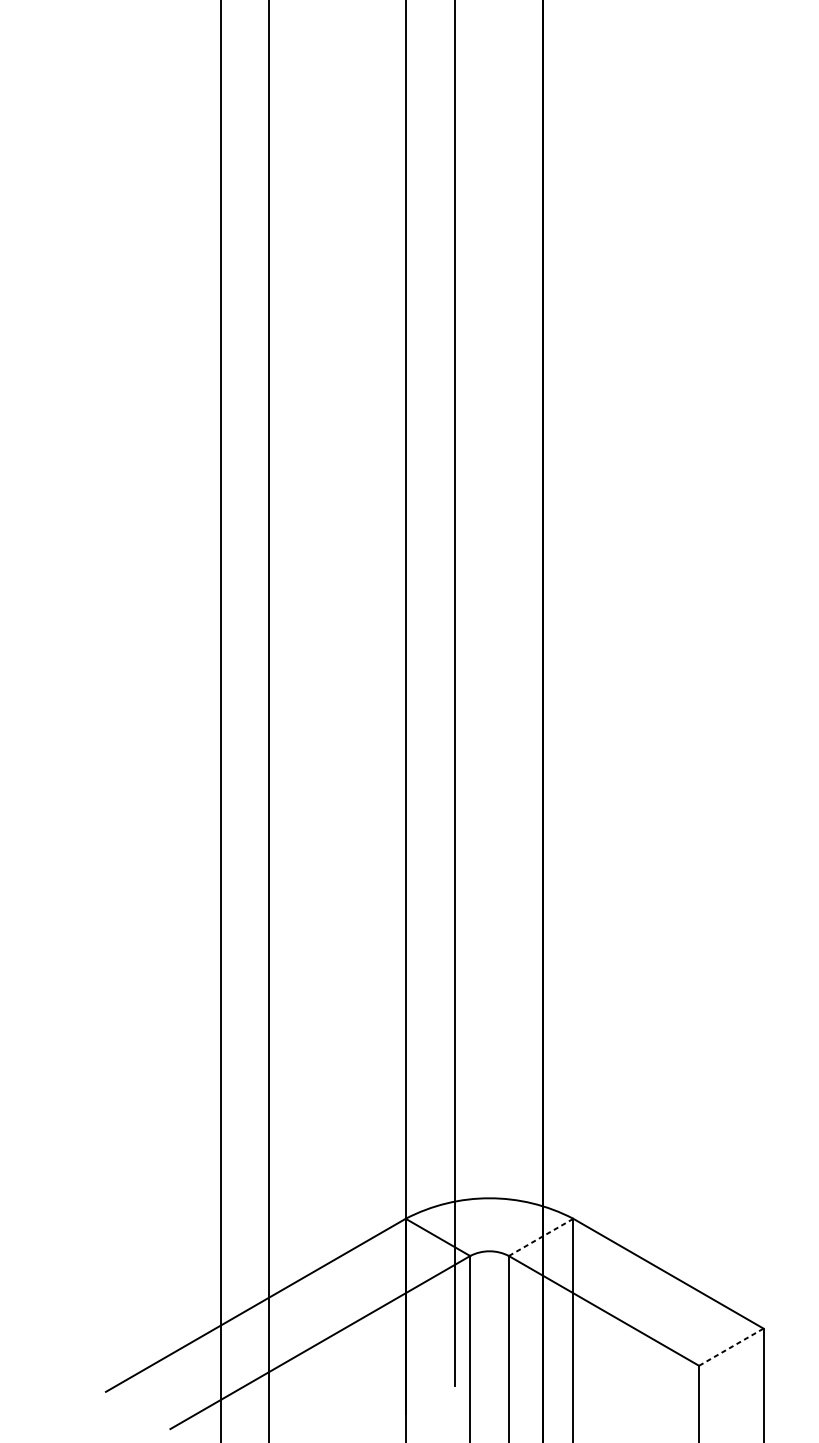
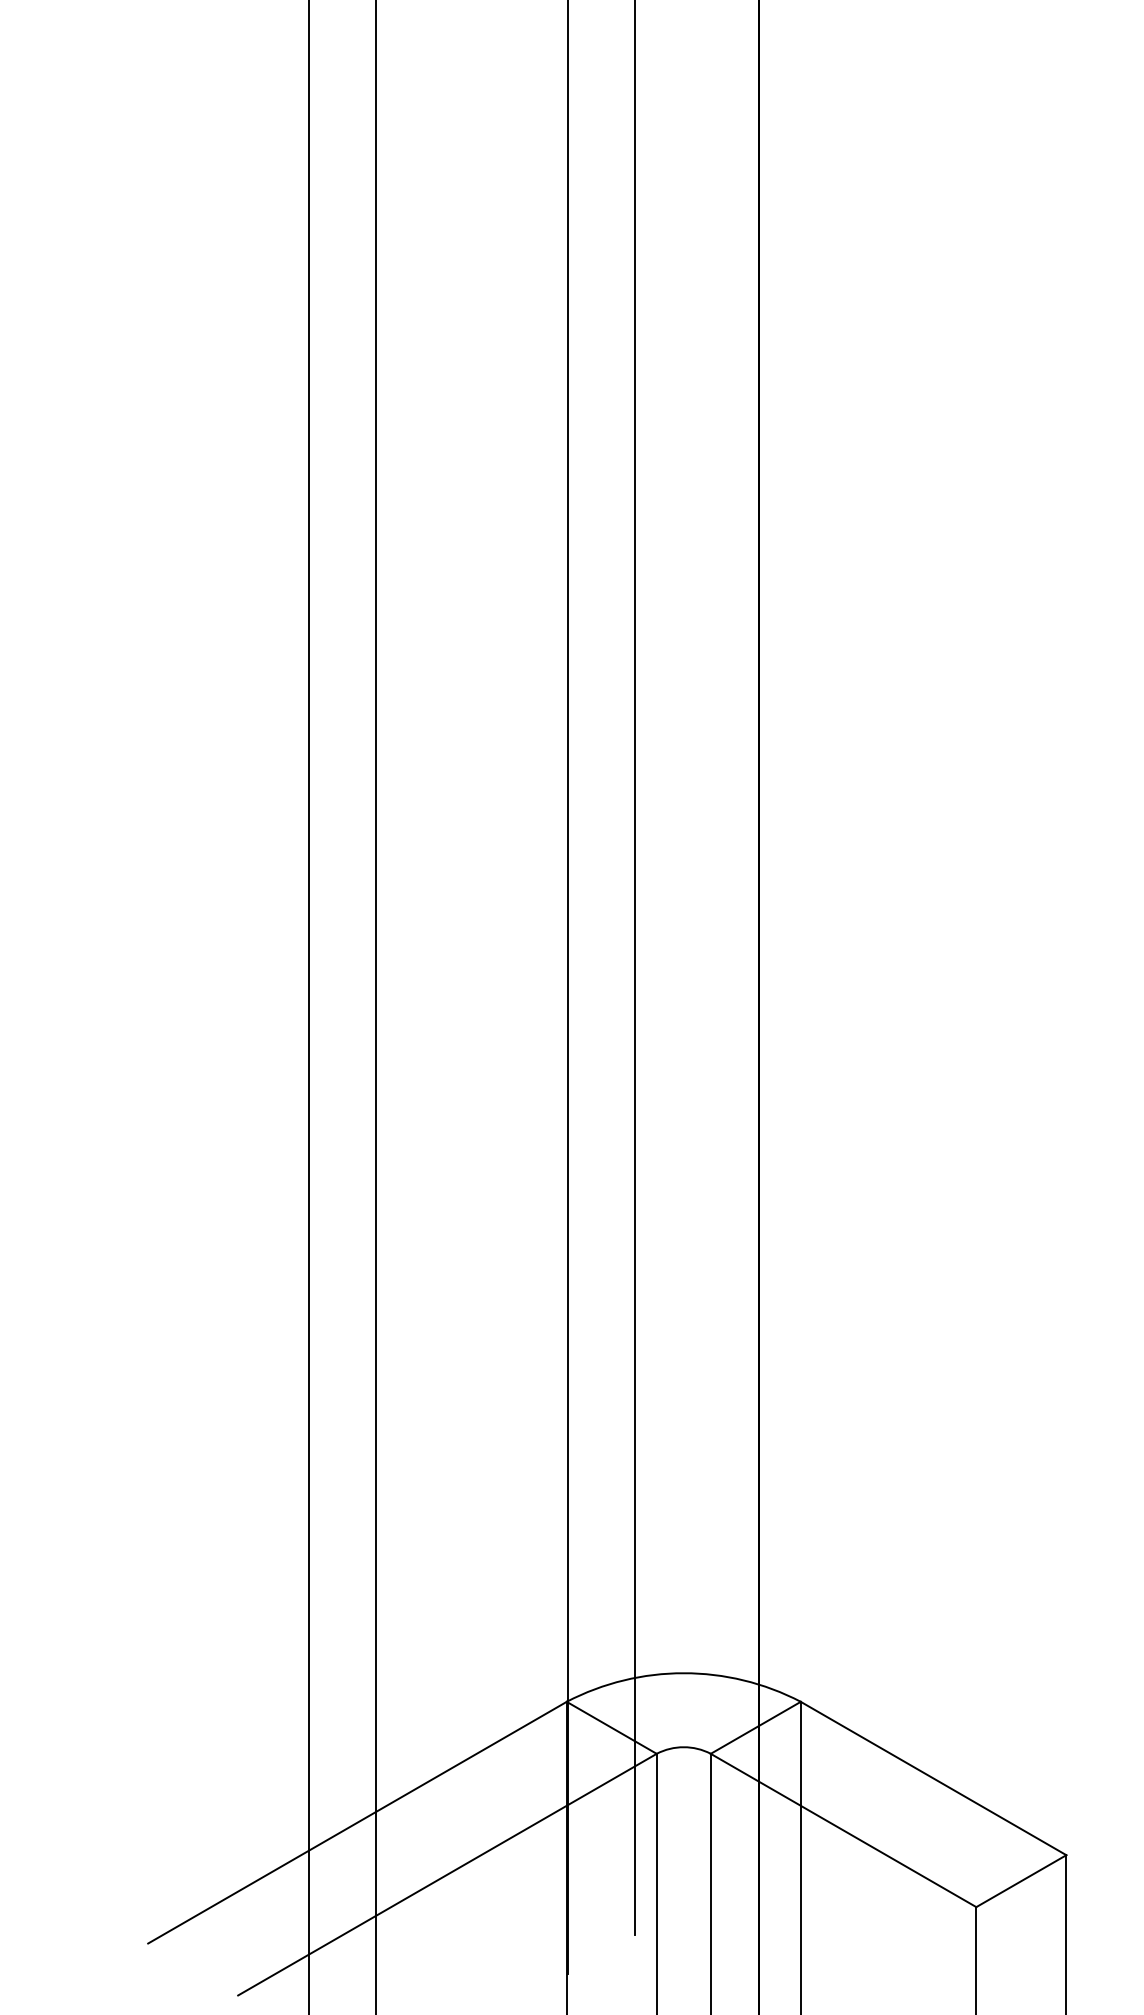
line: (540, 1237) -> (755, 1727), dashed -> solid
line: (731, 1347) -> (1021, 1881), dashed -> solid

